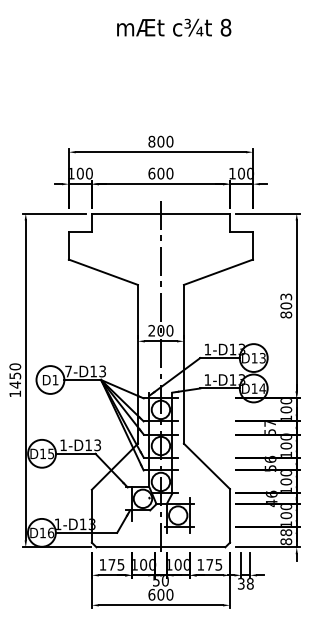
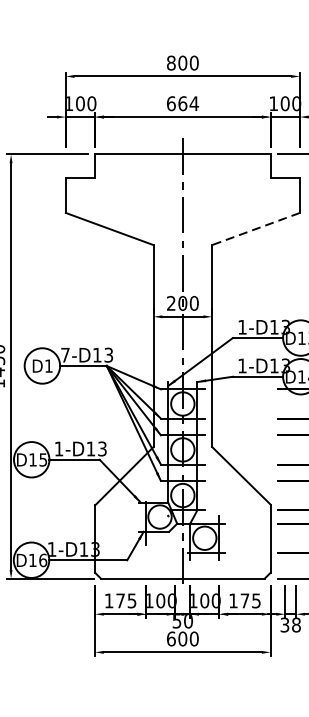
text: (165, 173) -> (188, 103), 600 -> 664
line: (218, 272) -> (256, 229), solid -> dashed

